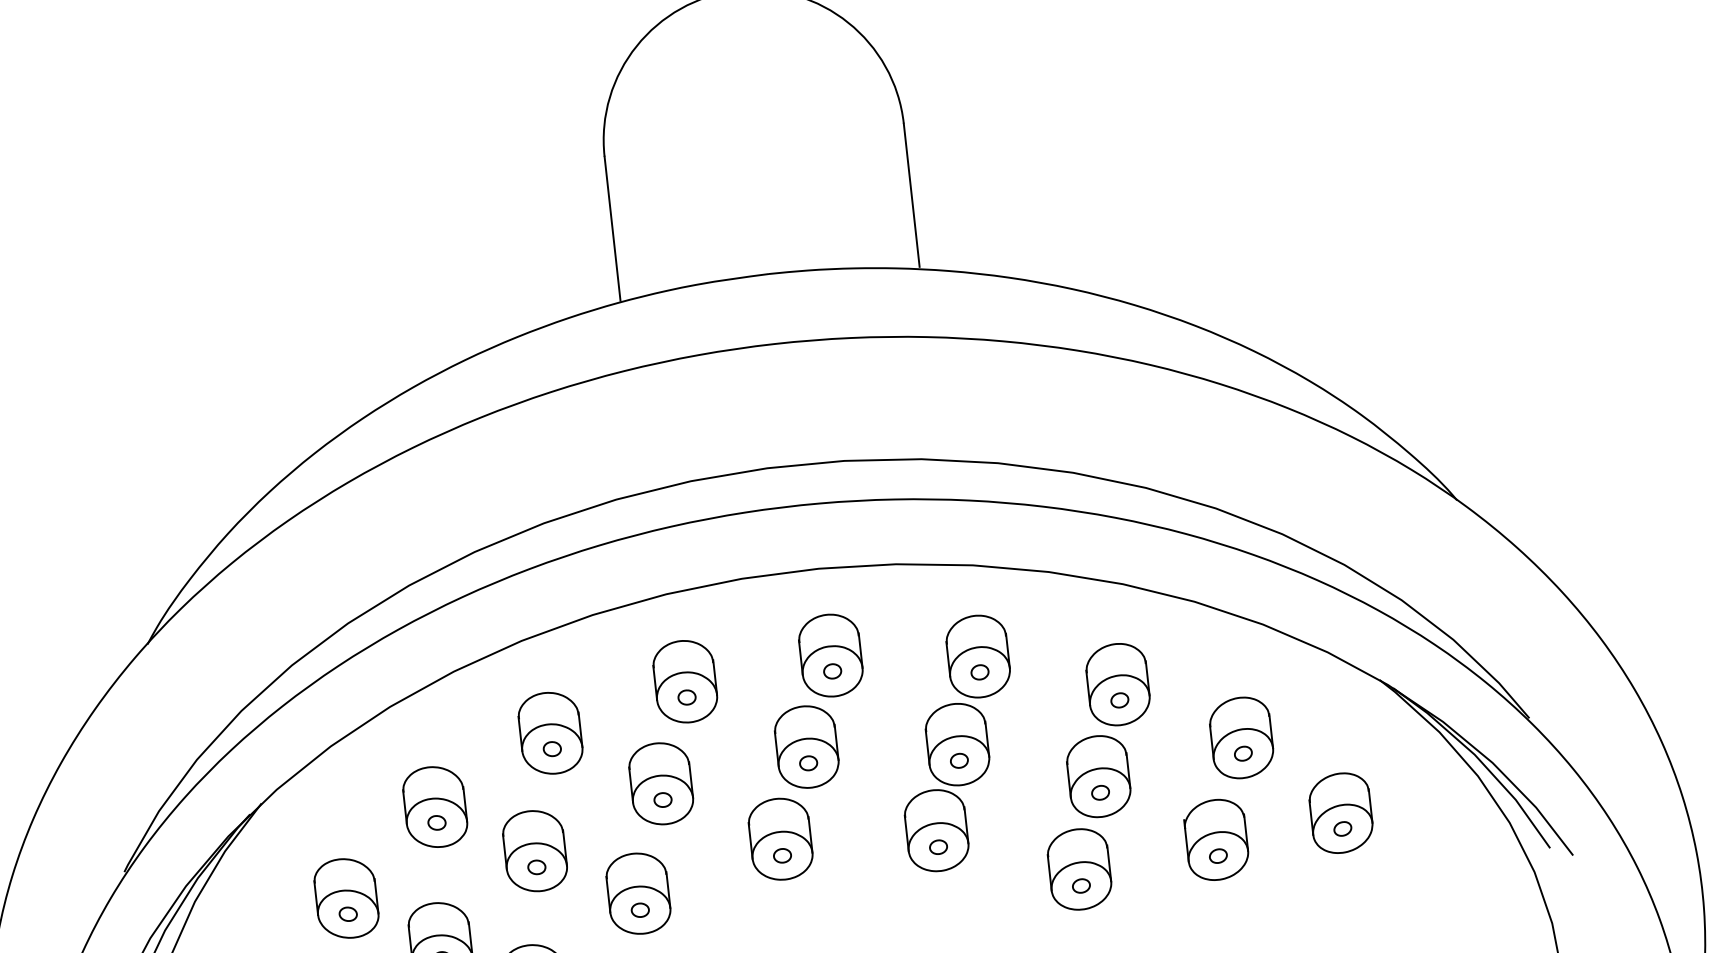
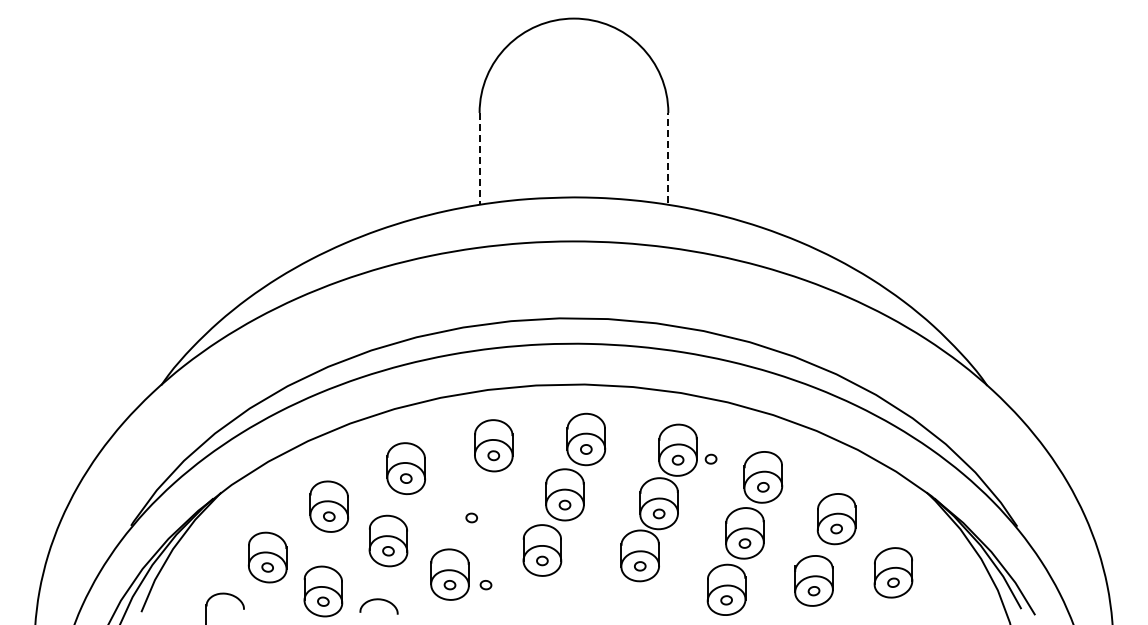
line: (911, 194) -> (668, 157), solid -> dashed
line: (612, 228) -> (479, 158), solid -> dashed
part: (1031, 663) -> (710, 458), added
part: (660, 783) -> (471, 507), removed
part: (696, 904) -> (485, 585), added

